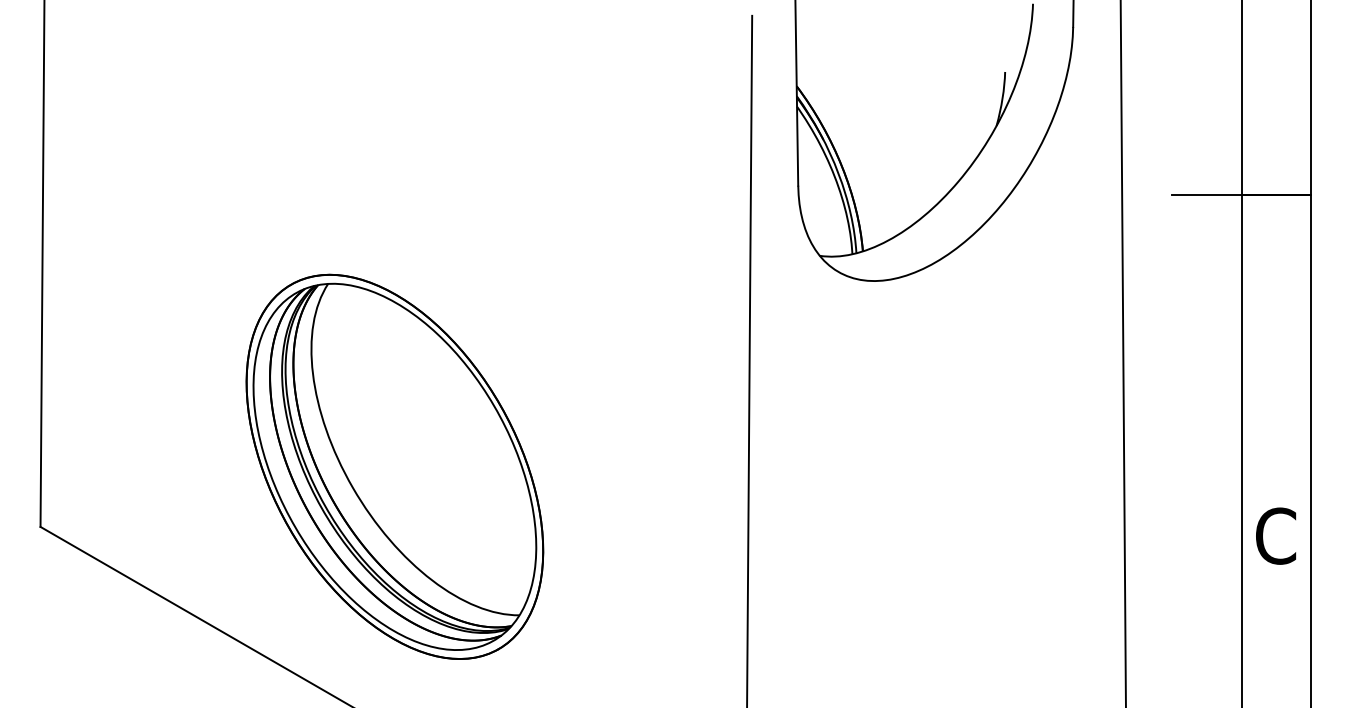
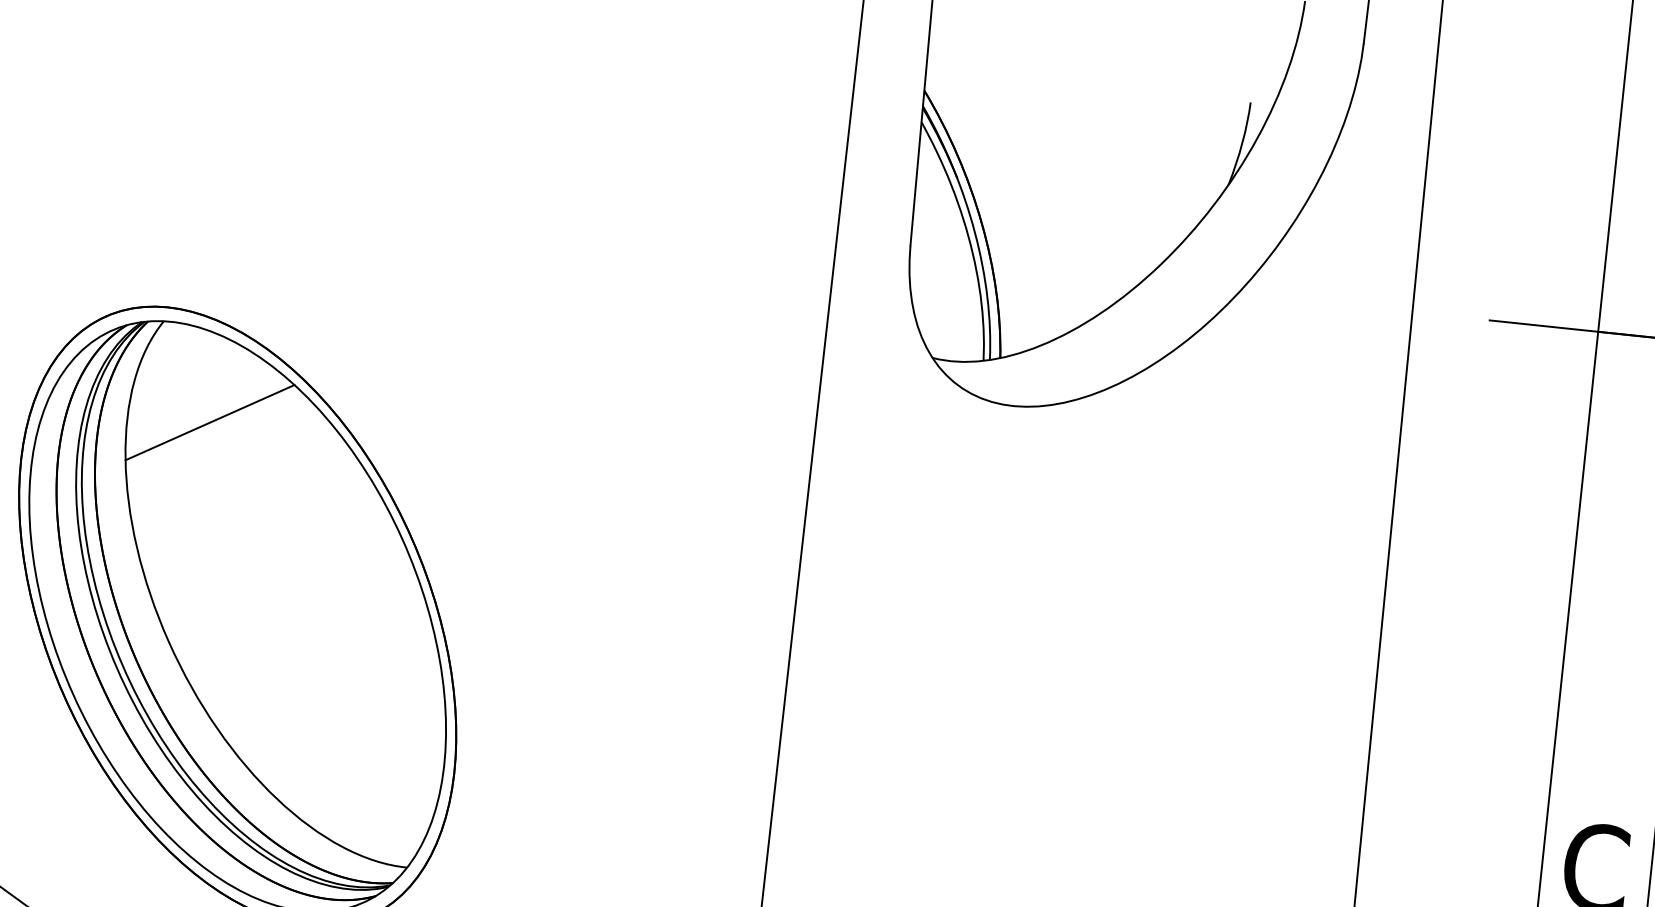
line: (364, 344) -> (210, 421), added

